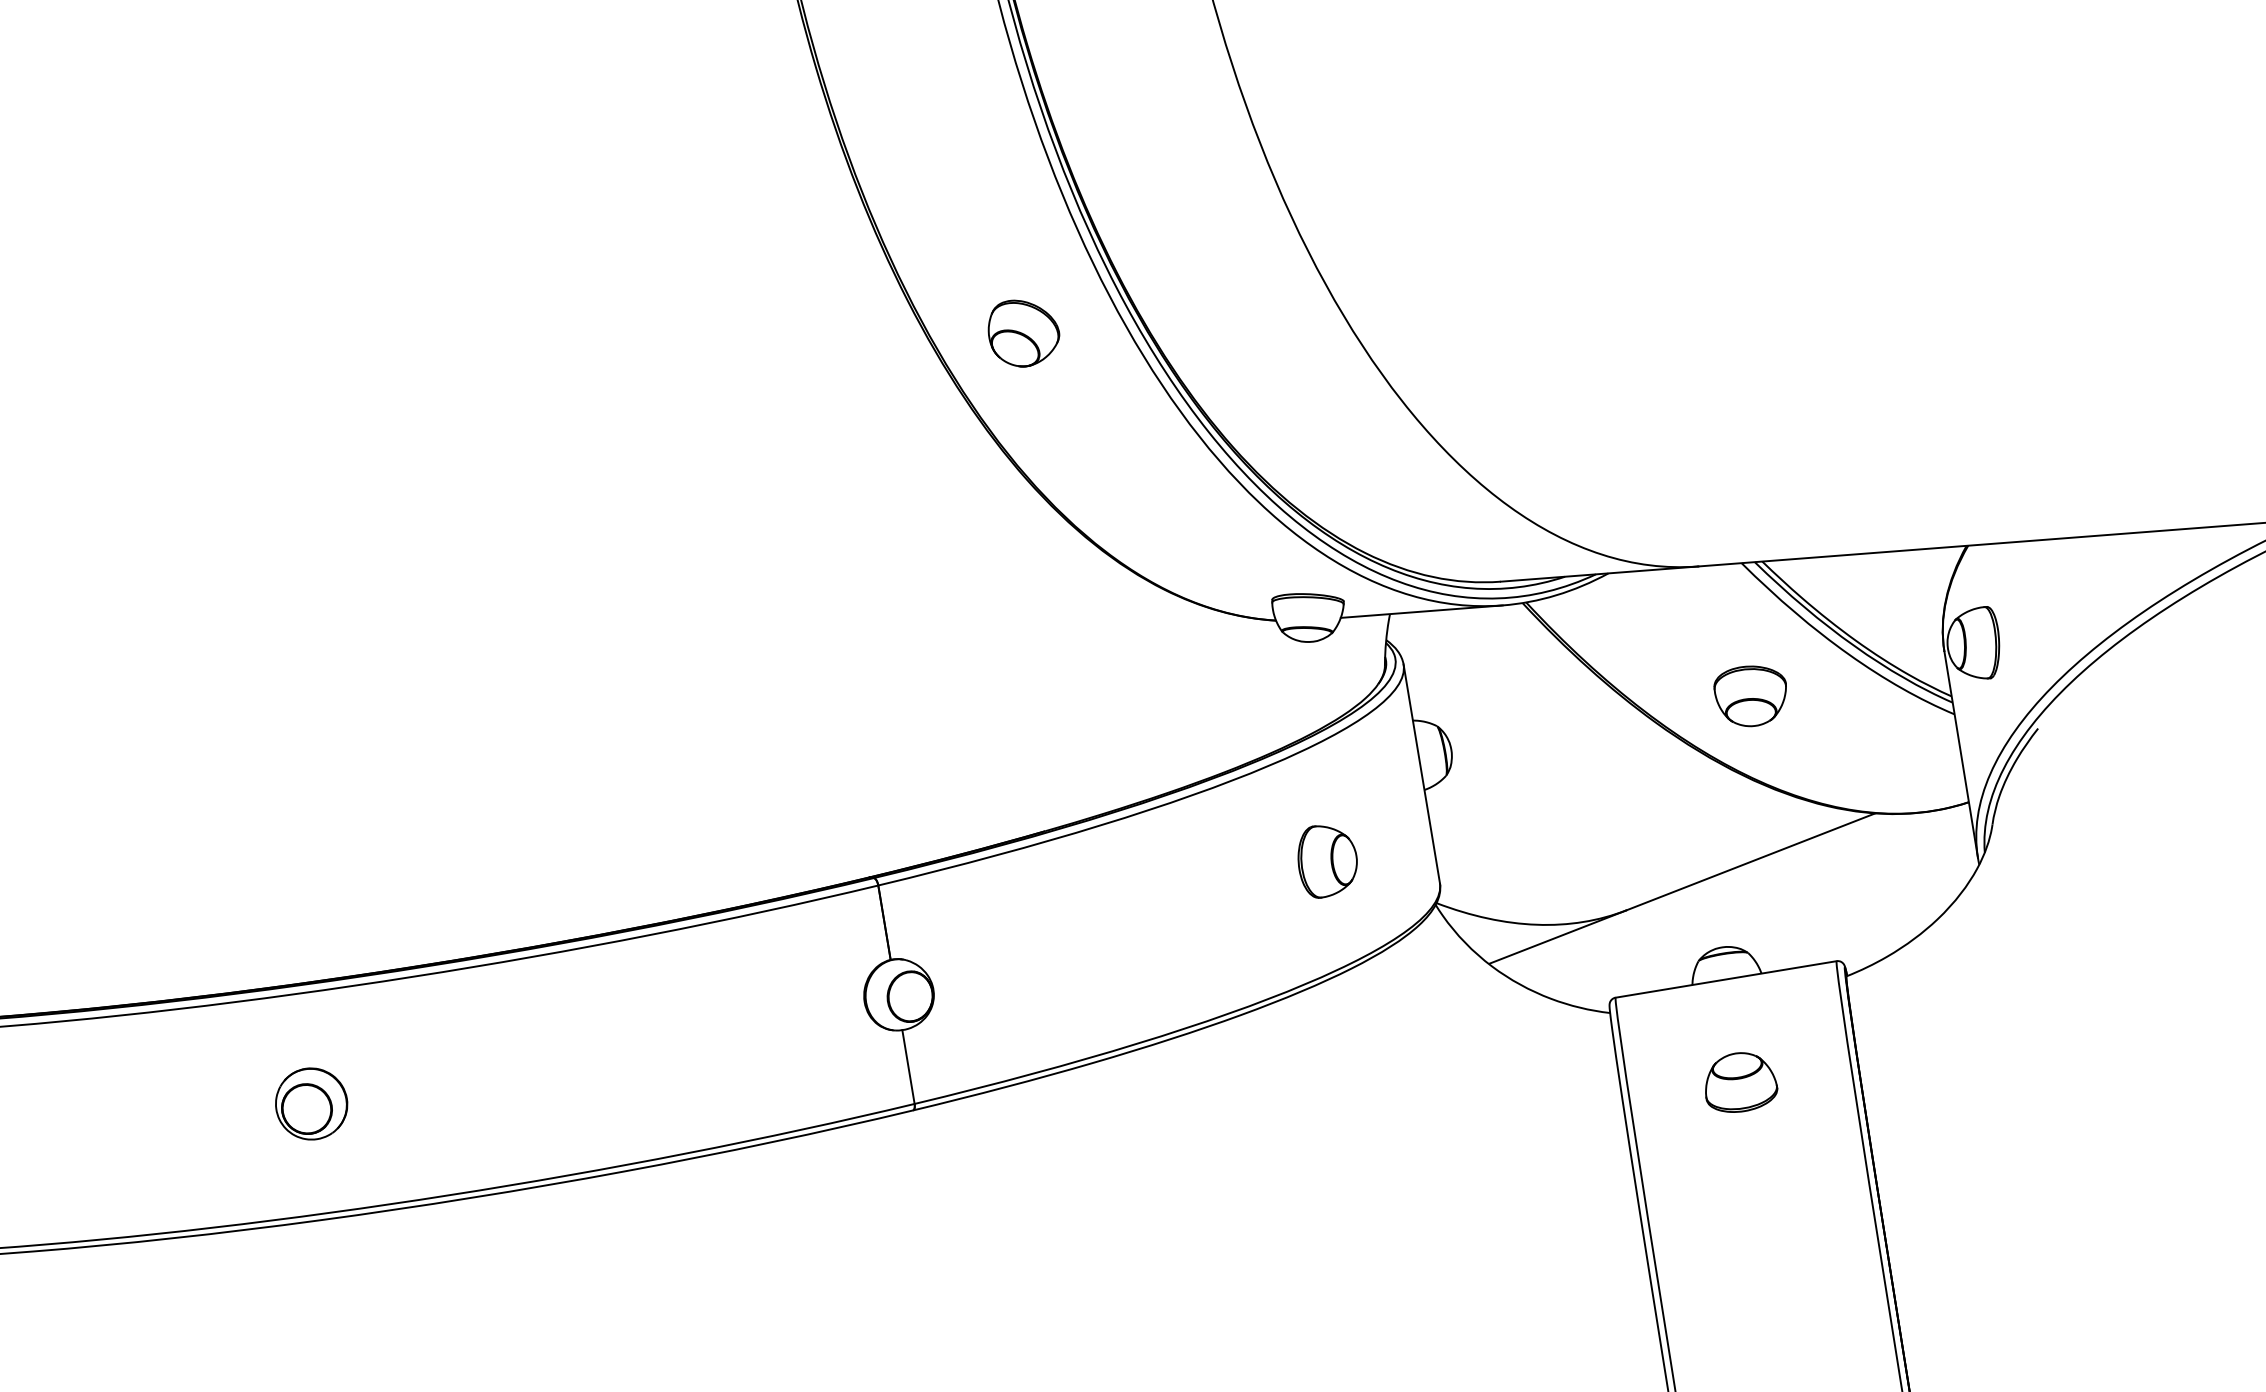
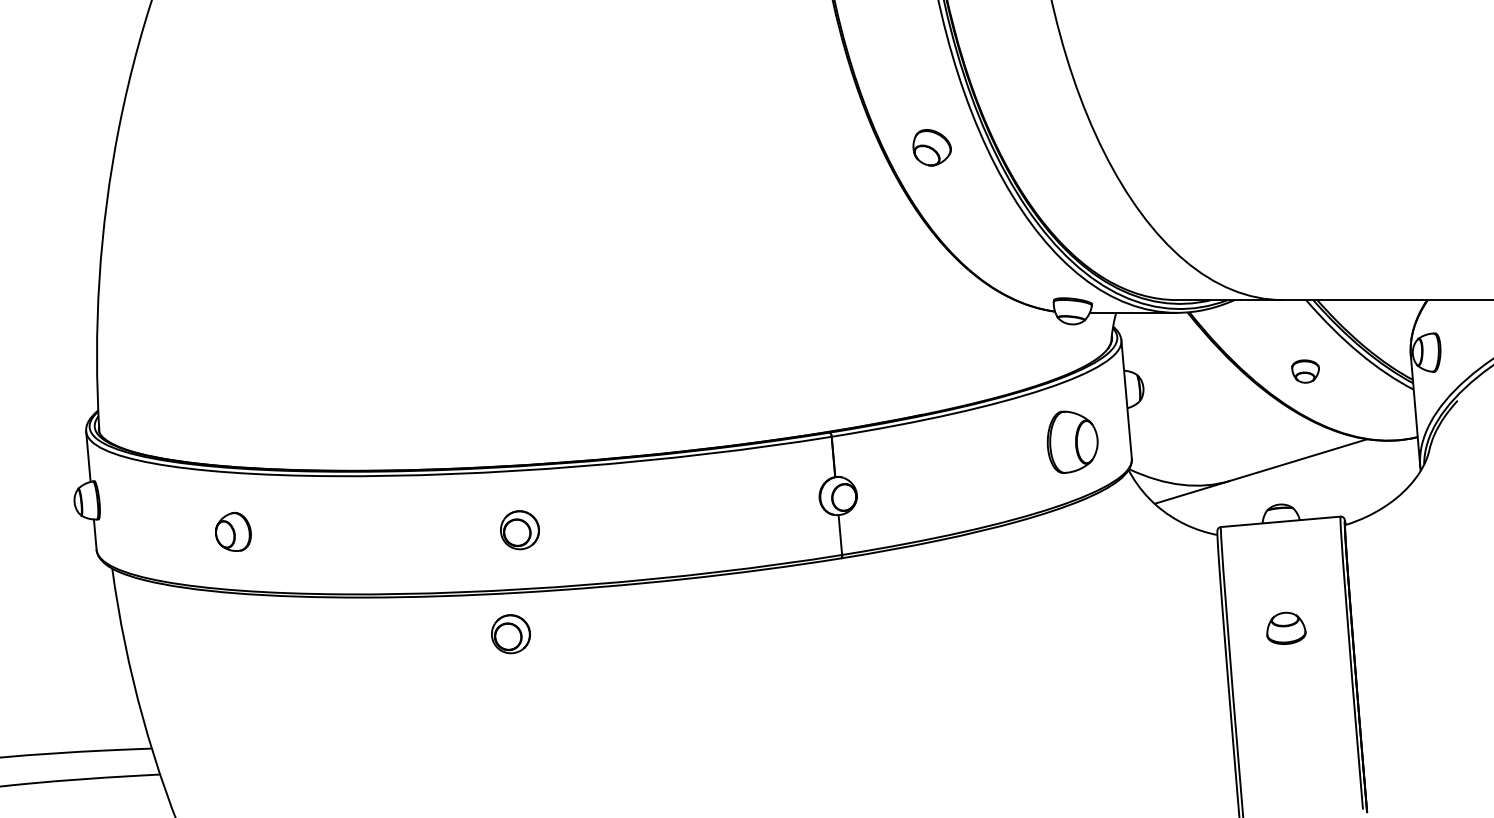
part: (1750, 696) -> (1305, 371), size x0.7
part: (1327, 861) -> (1072, 442), size x1.6
part: (1740, 1080) -> (1286, 627), moved
part: (308, 1299) -> (510, 634), added

